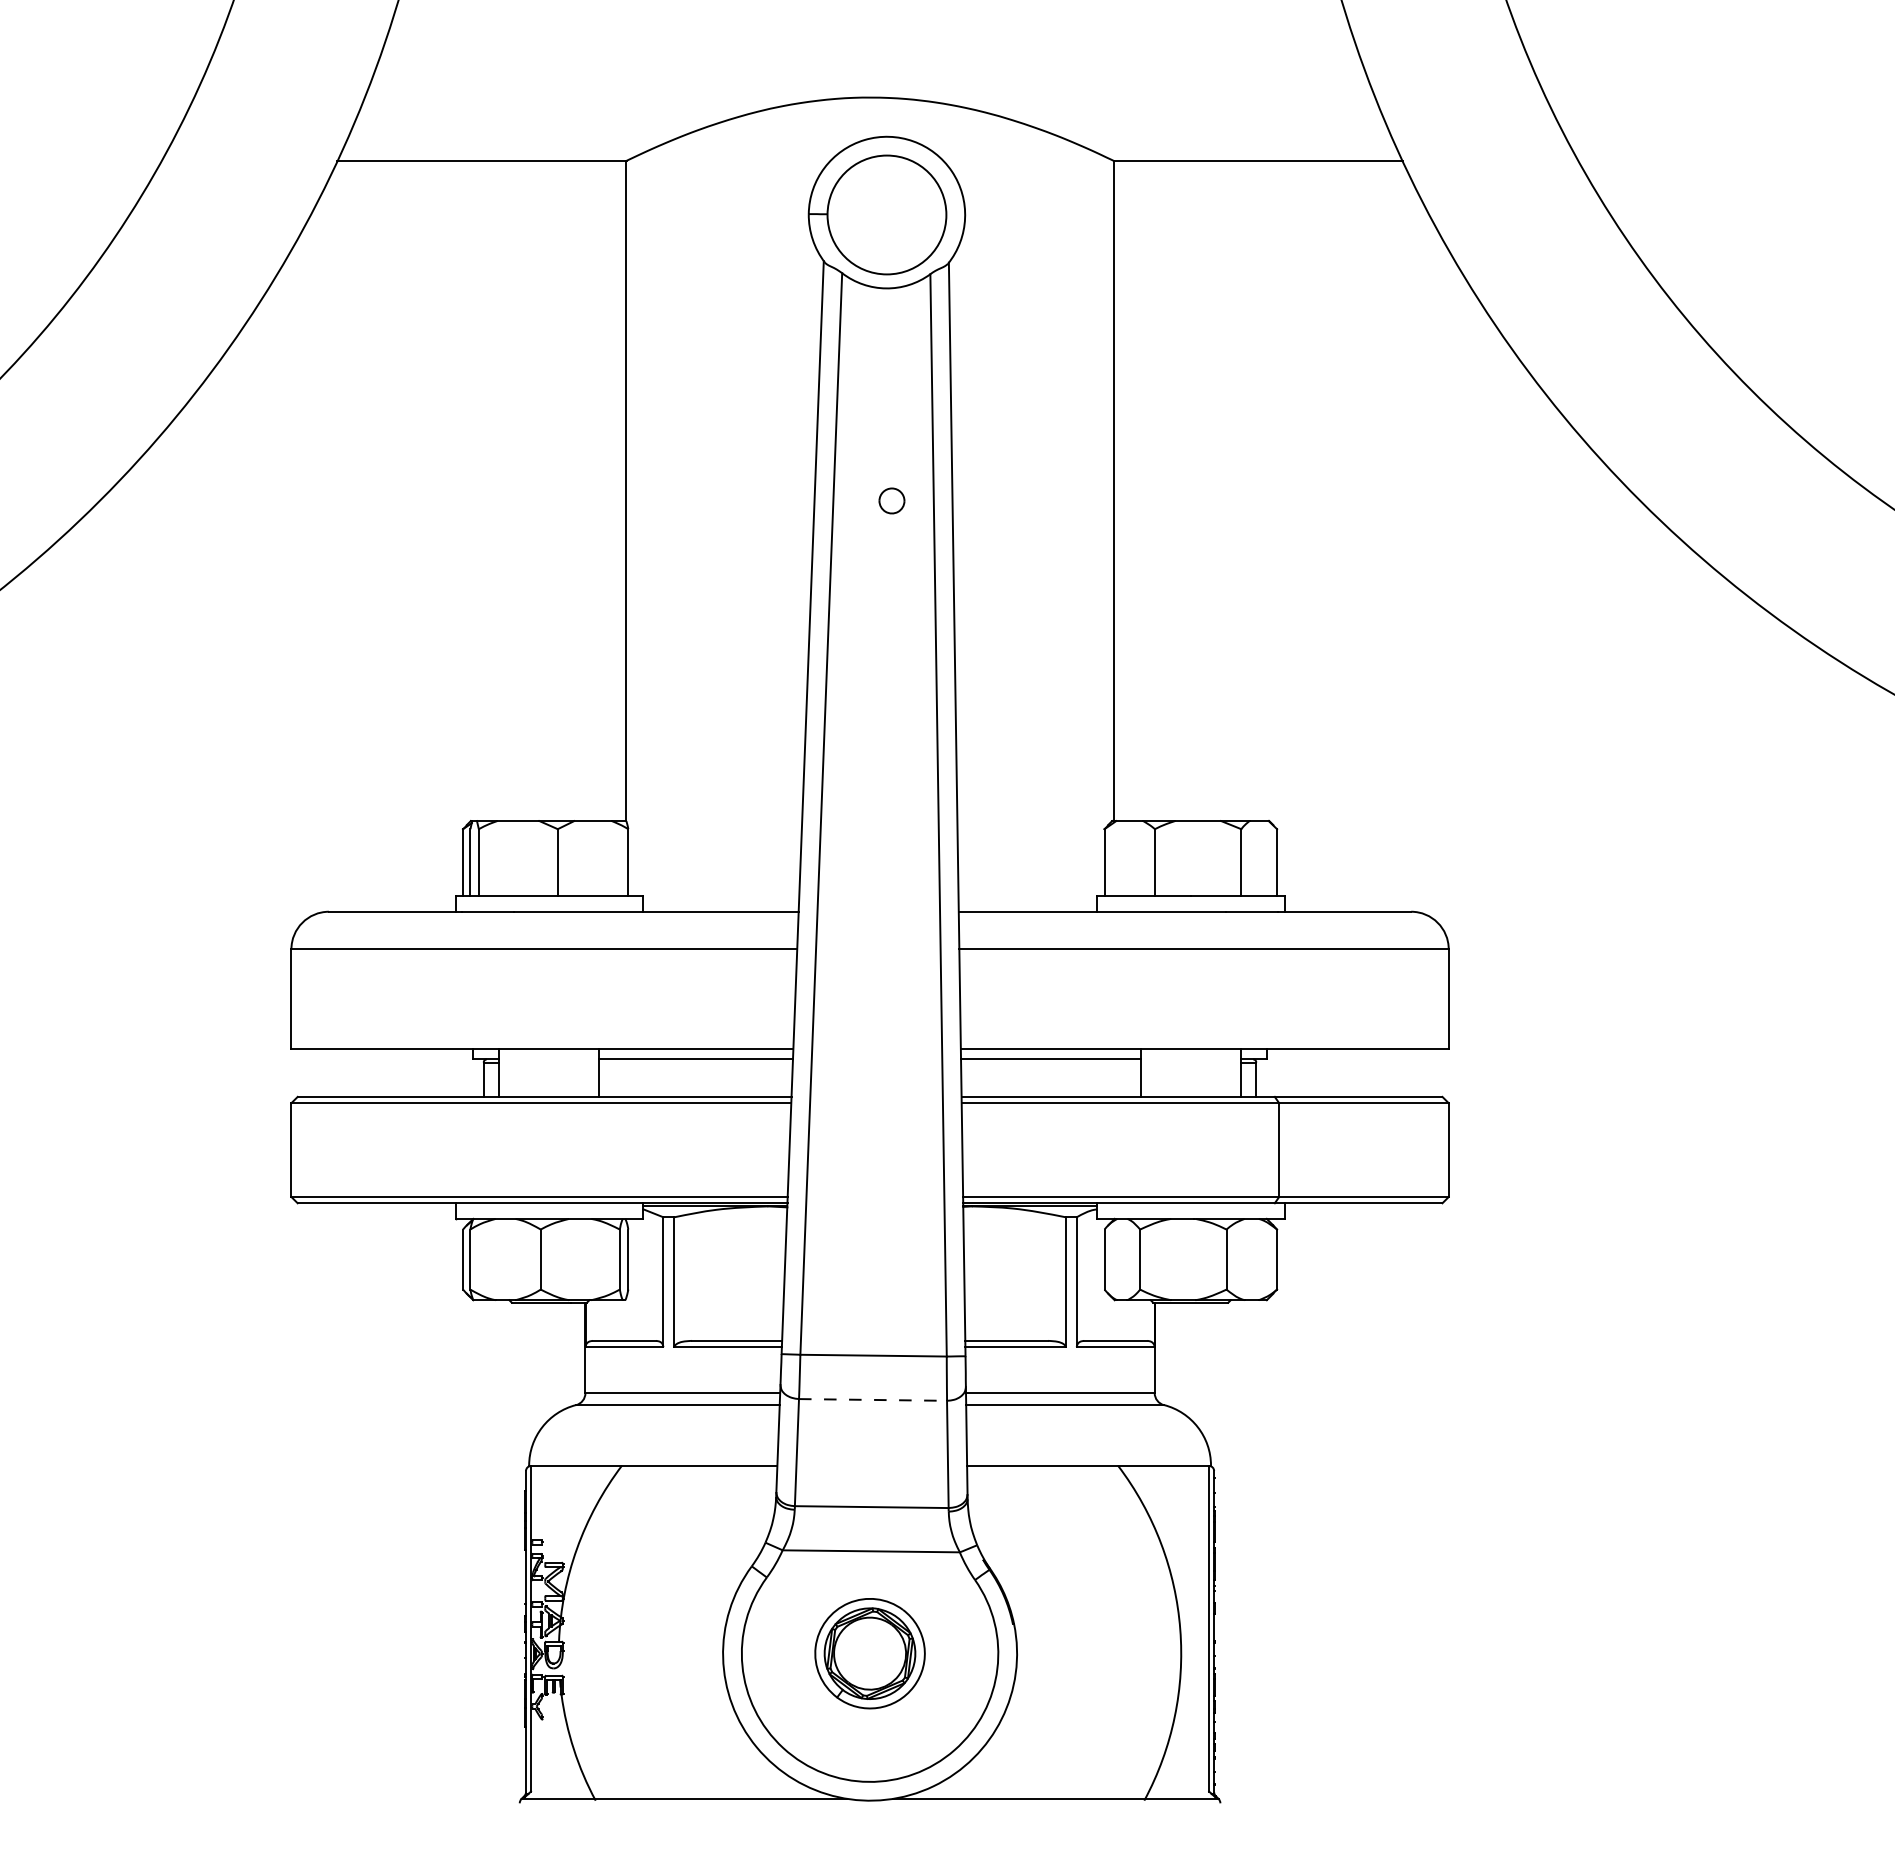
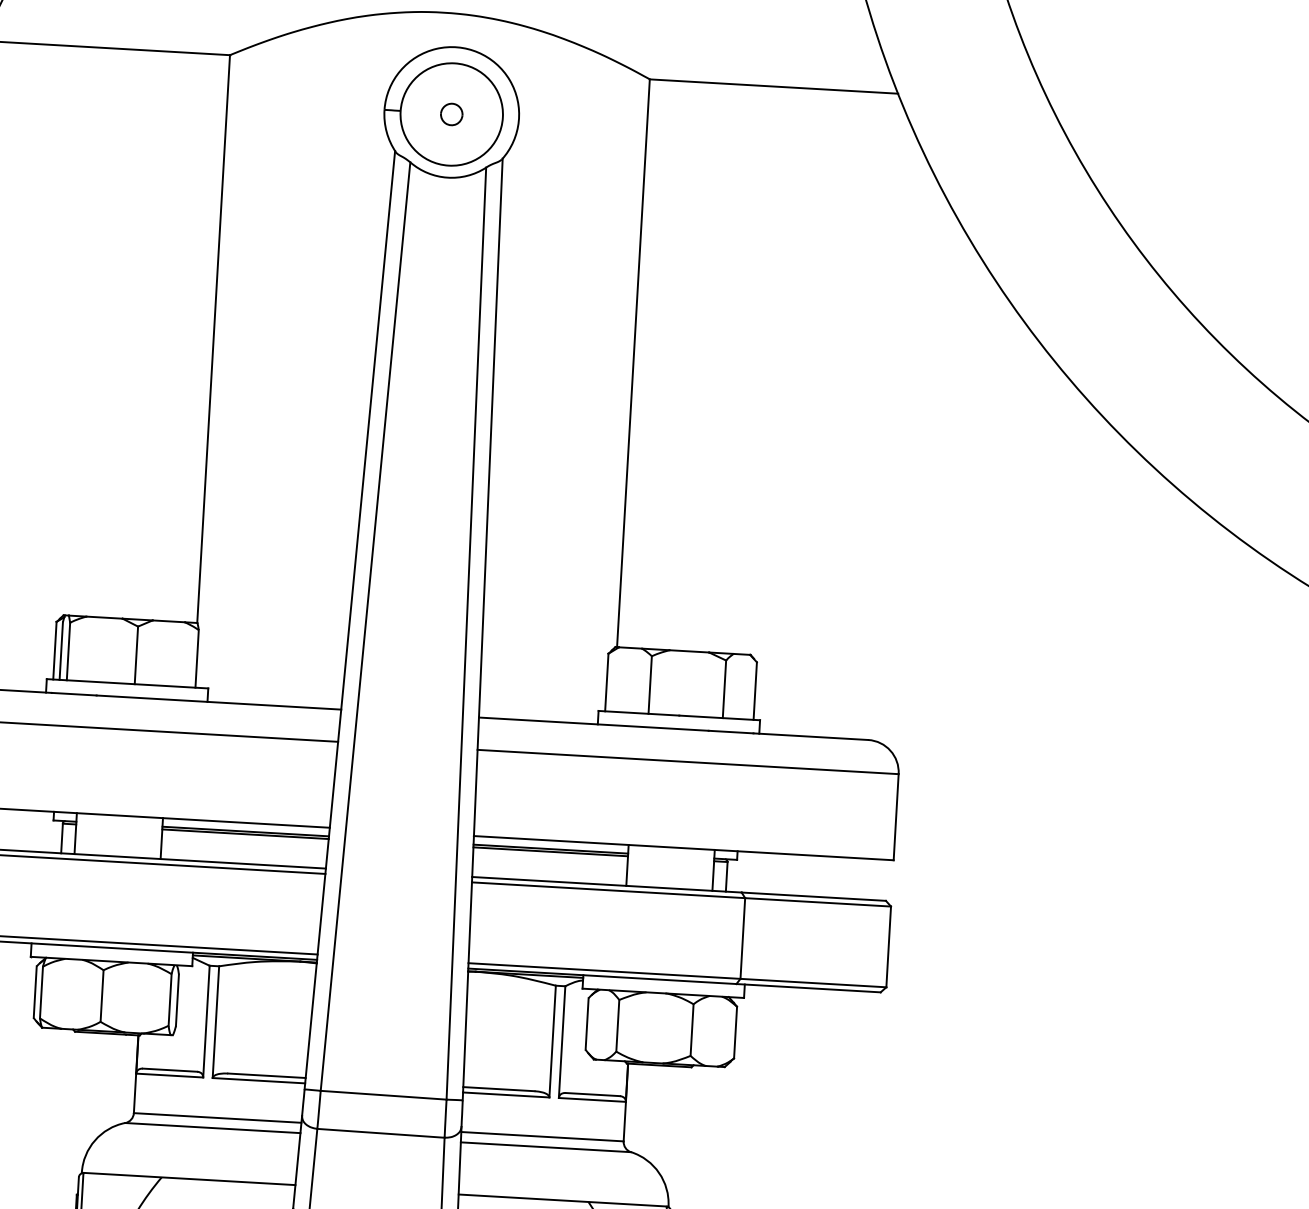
part: (891, 500) -> (451, 114), moved
line: (695, 1062) -> (244, 834), added
line: (1050, 1062) -> (550, 851), added
line: (873, 1399) -> (381, 1132), dashed -> solid

